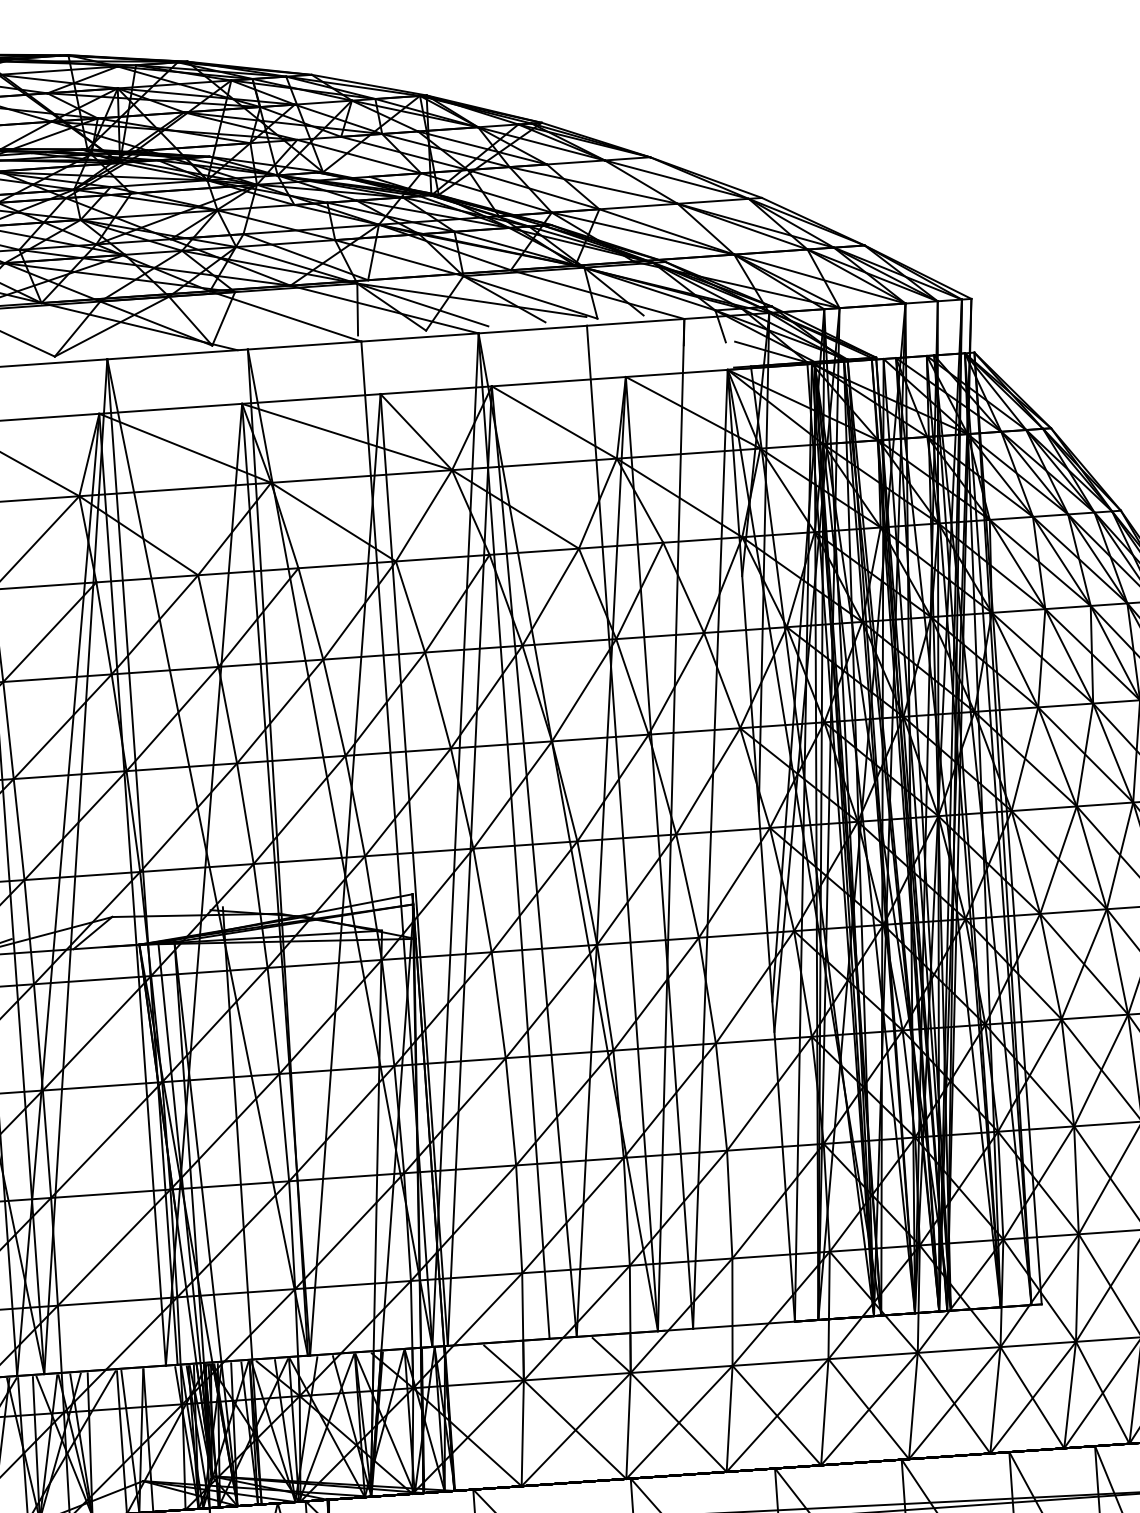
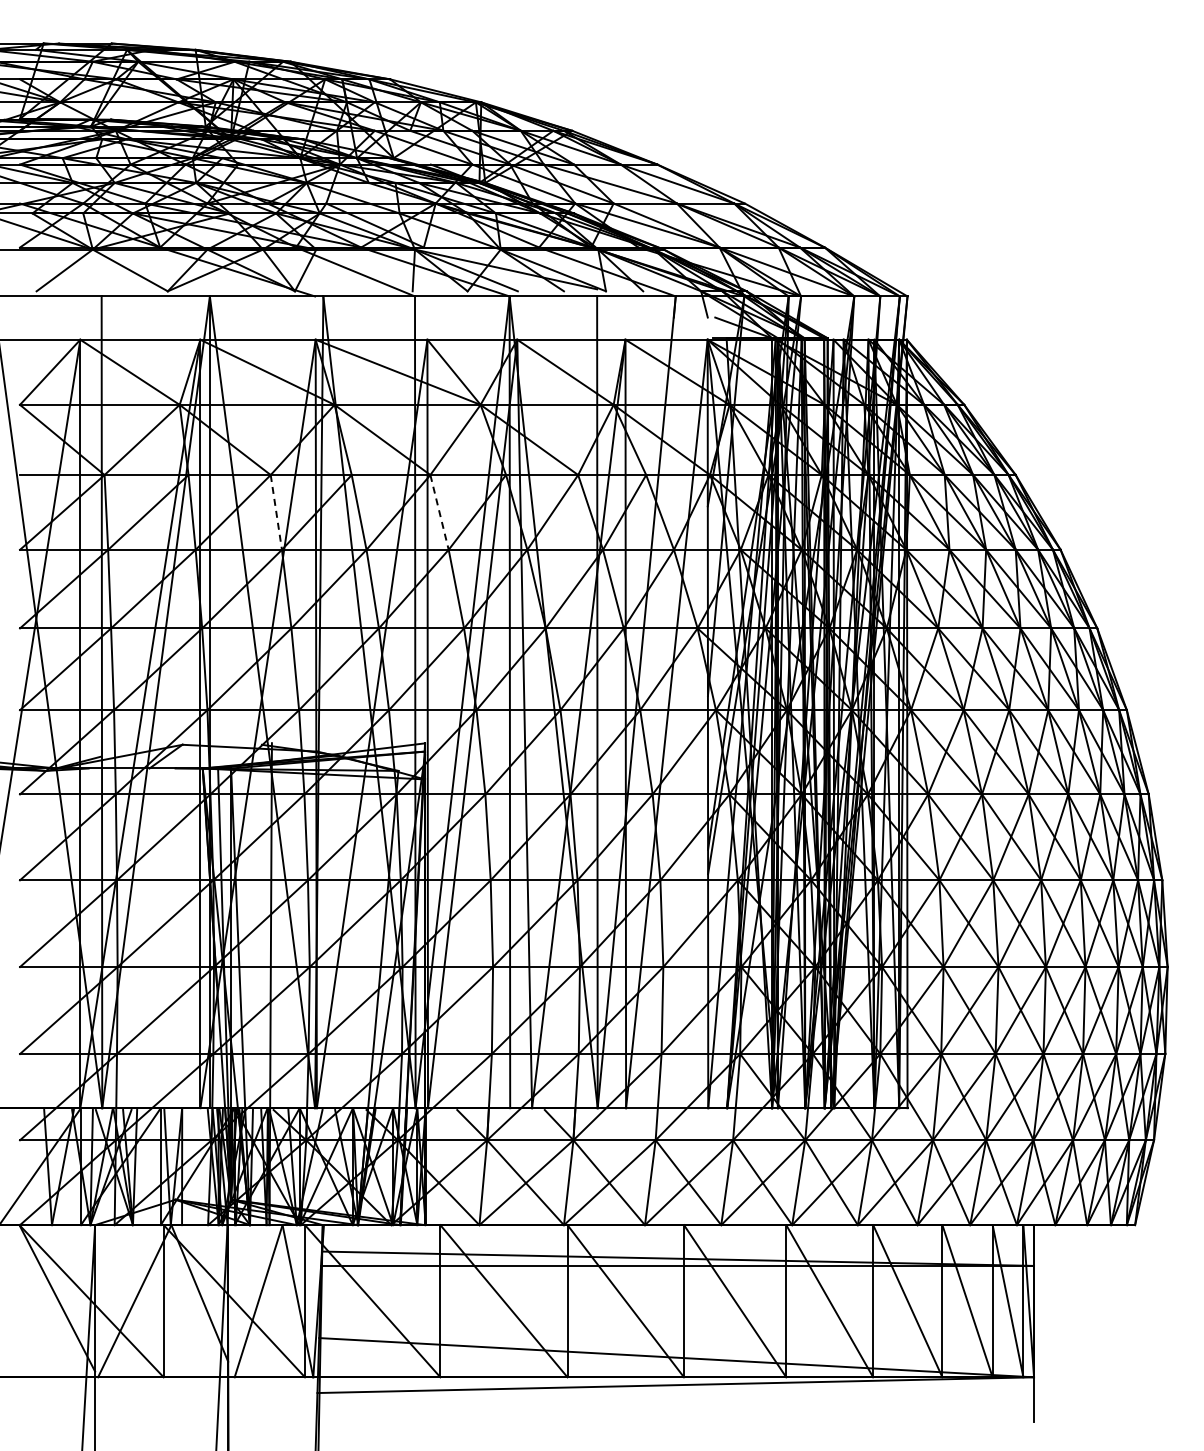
line: (410, 607) -> (439, 512), solid -> dashed
line: (208, 621) -> (276, 512), solid -> dashed

